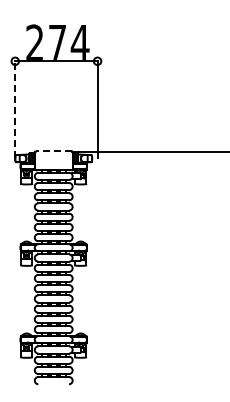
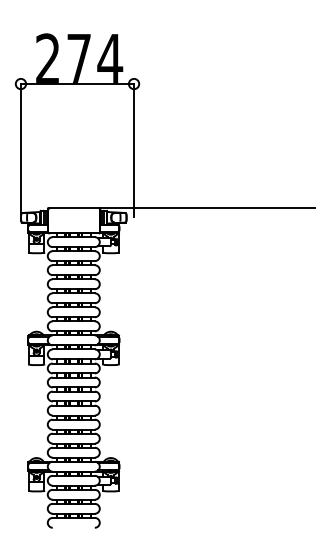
line: (15, 109) -> (21, 150), dashed -> solid
line: (53, 151) -> (73, 207), dashed -> solid

